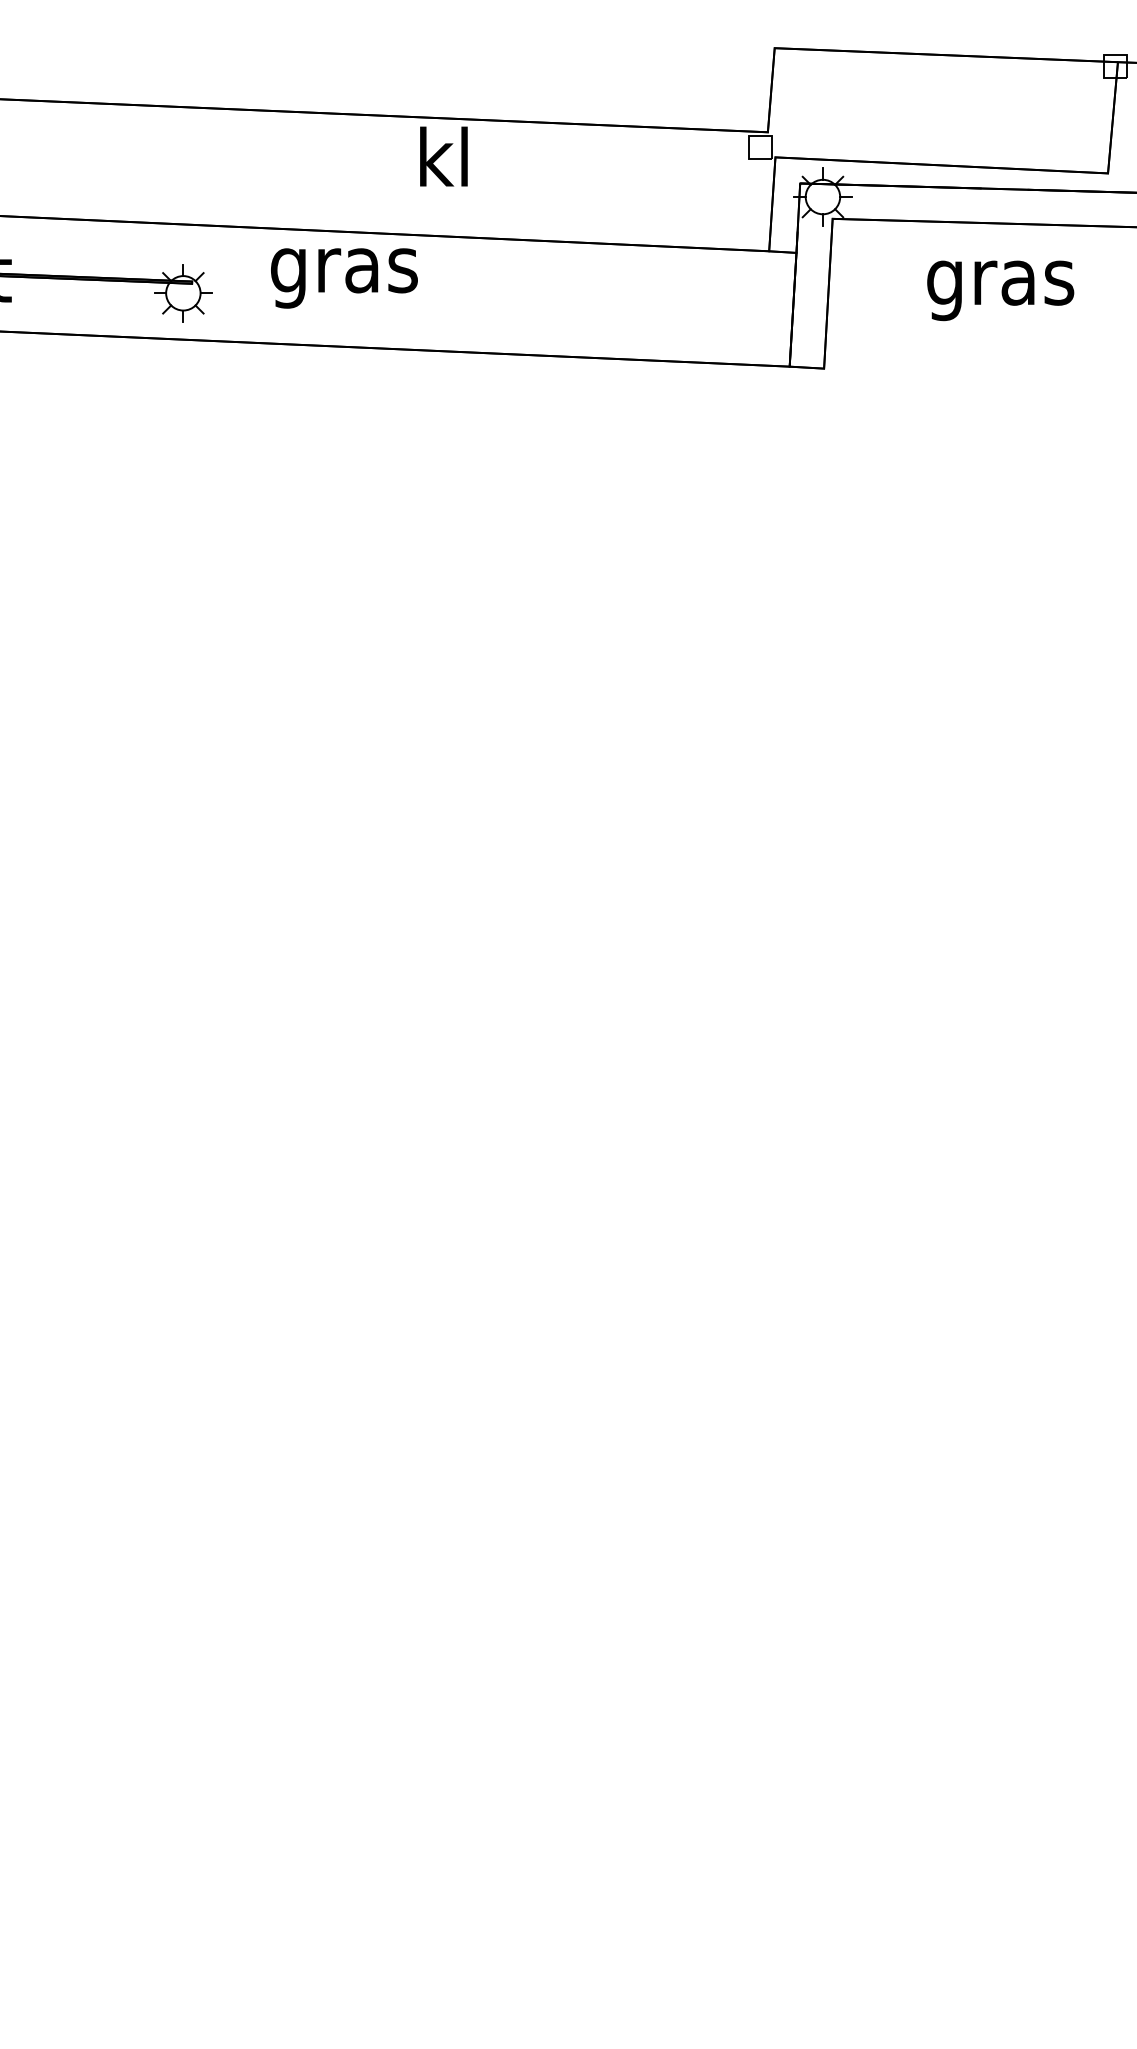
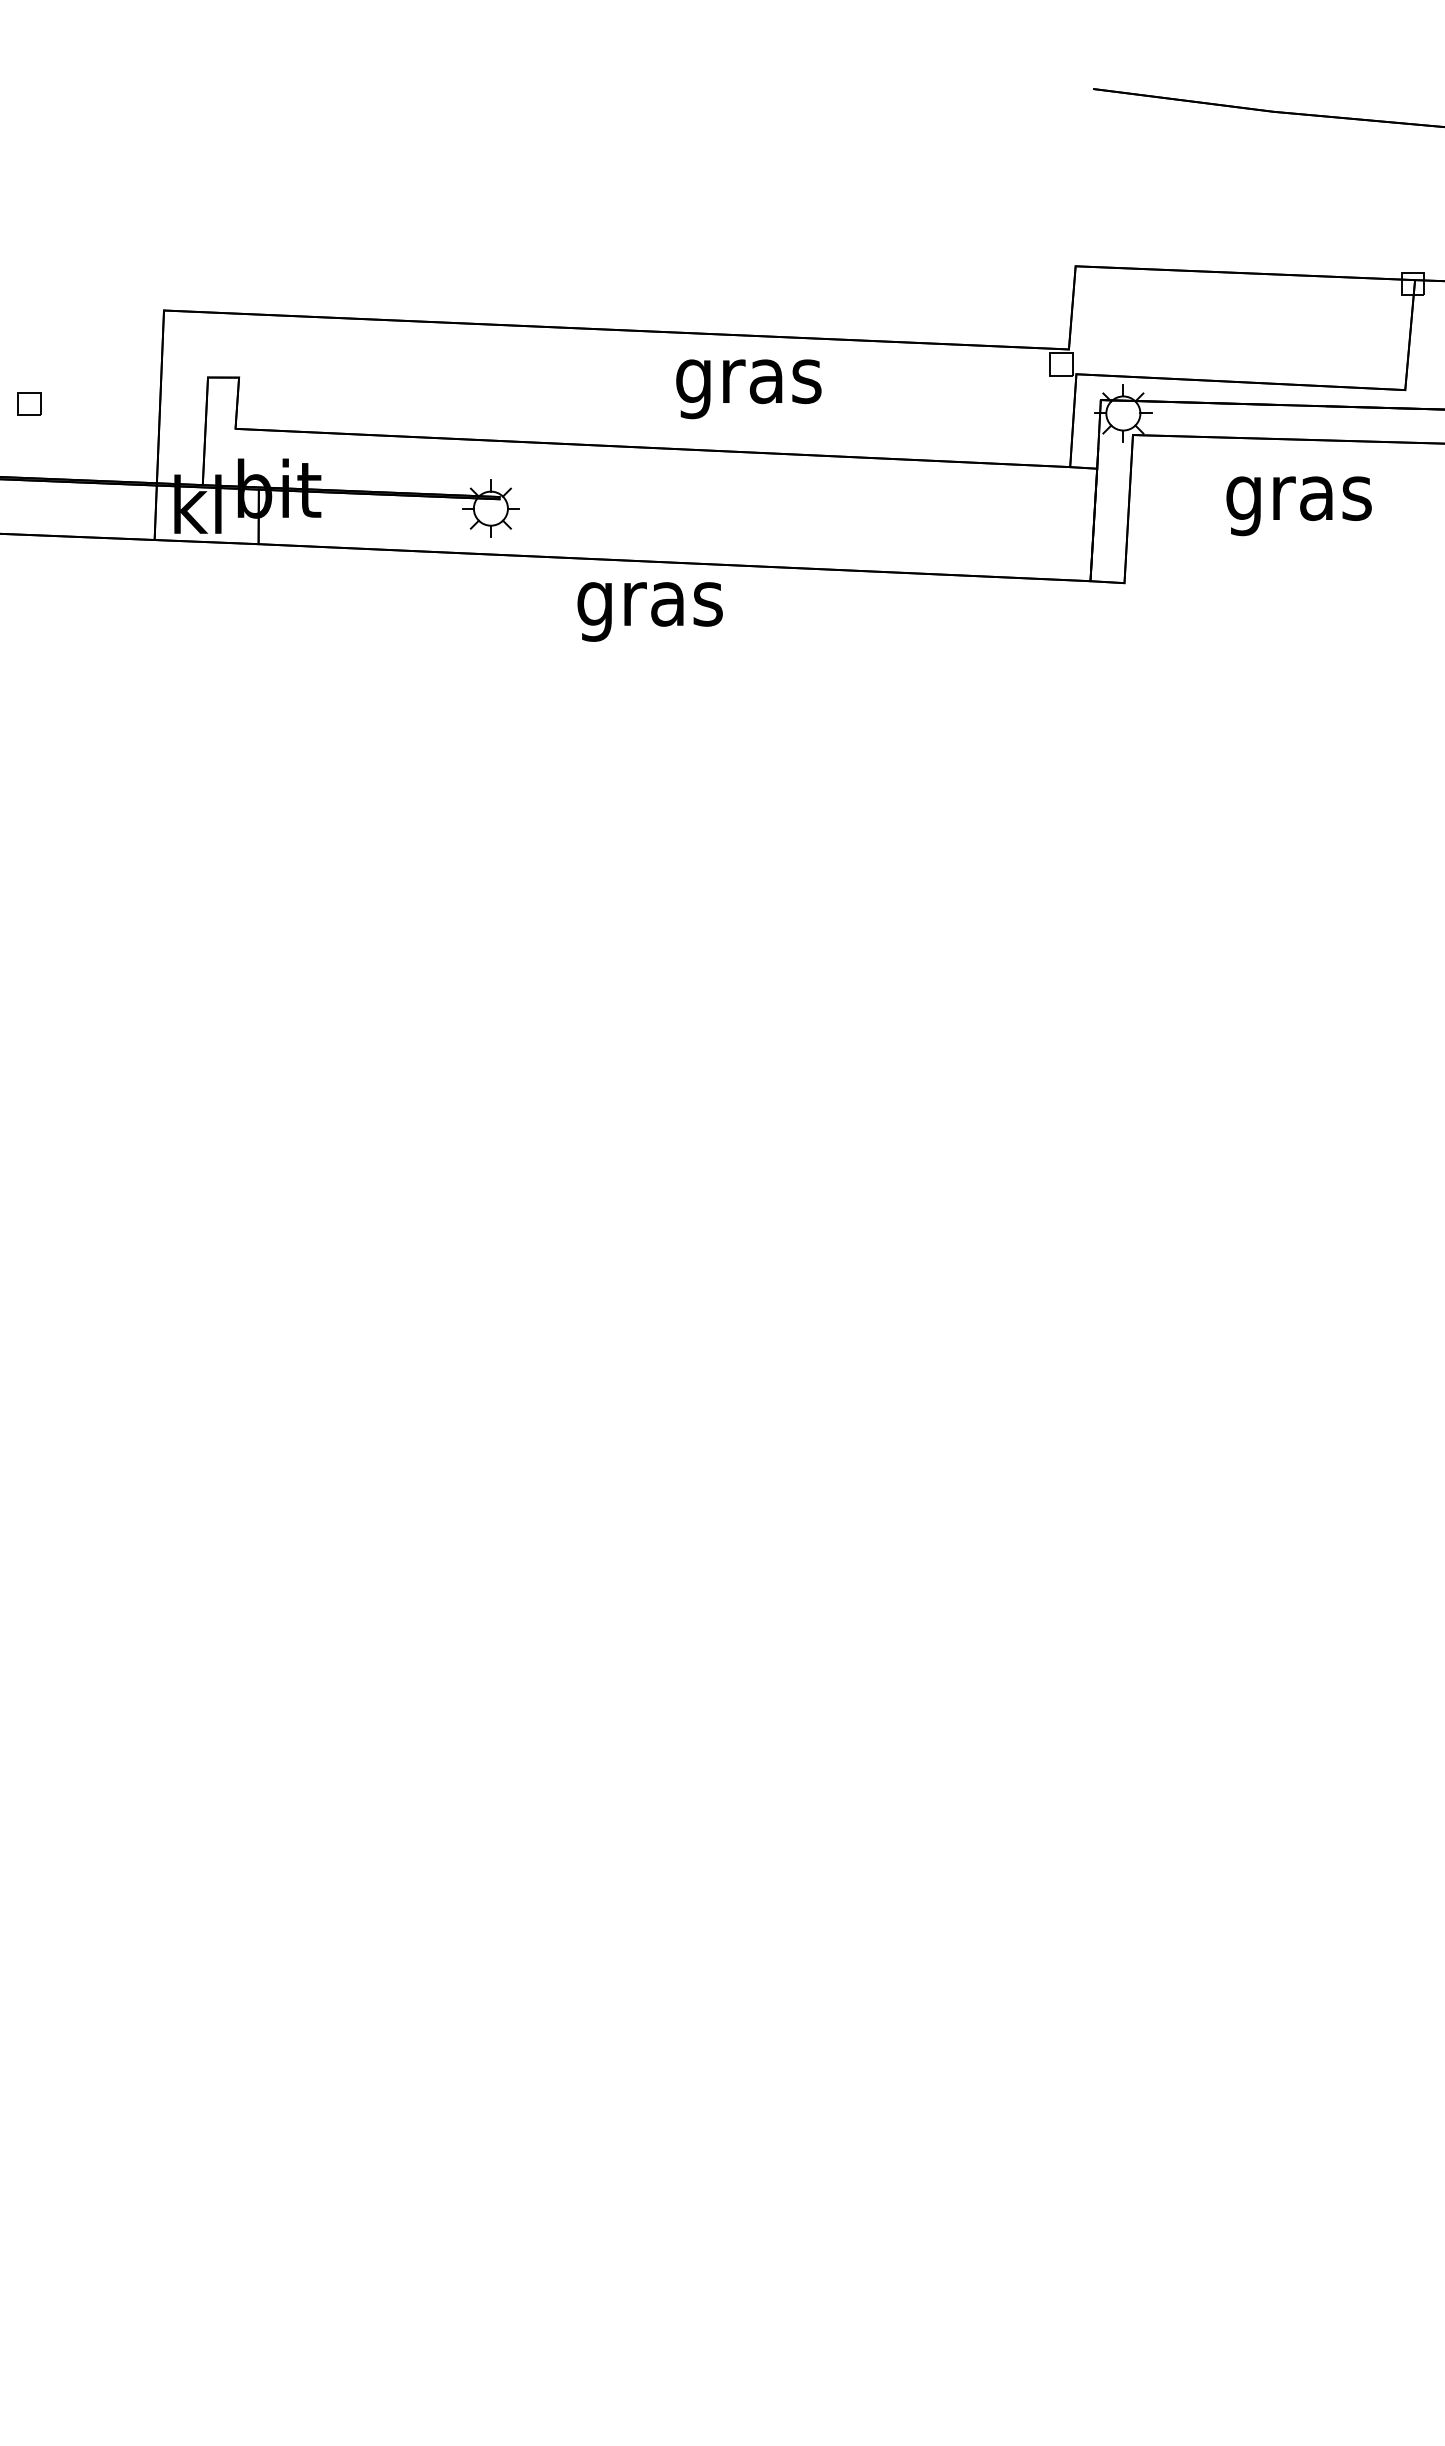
text: (443, 164) -> (748, 381), kl -> gras
text: (343, 277) -> (649, 611), moved

